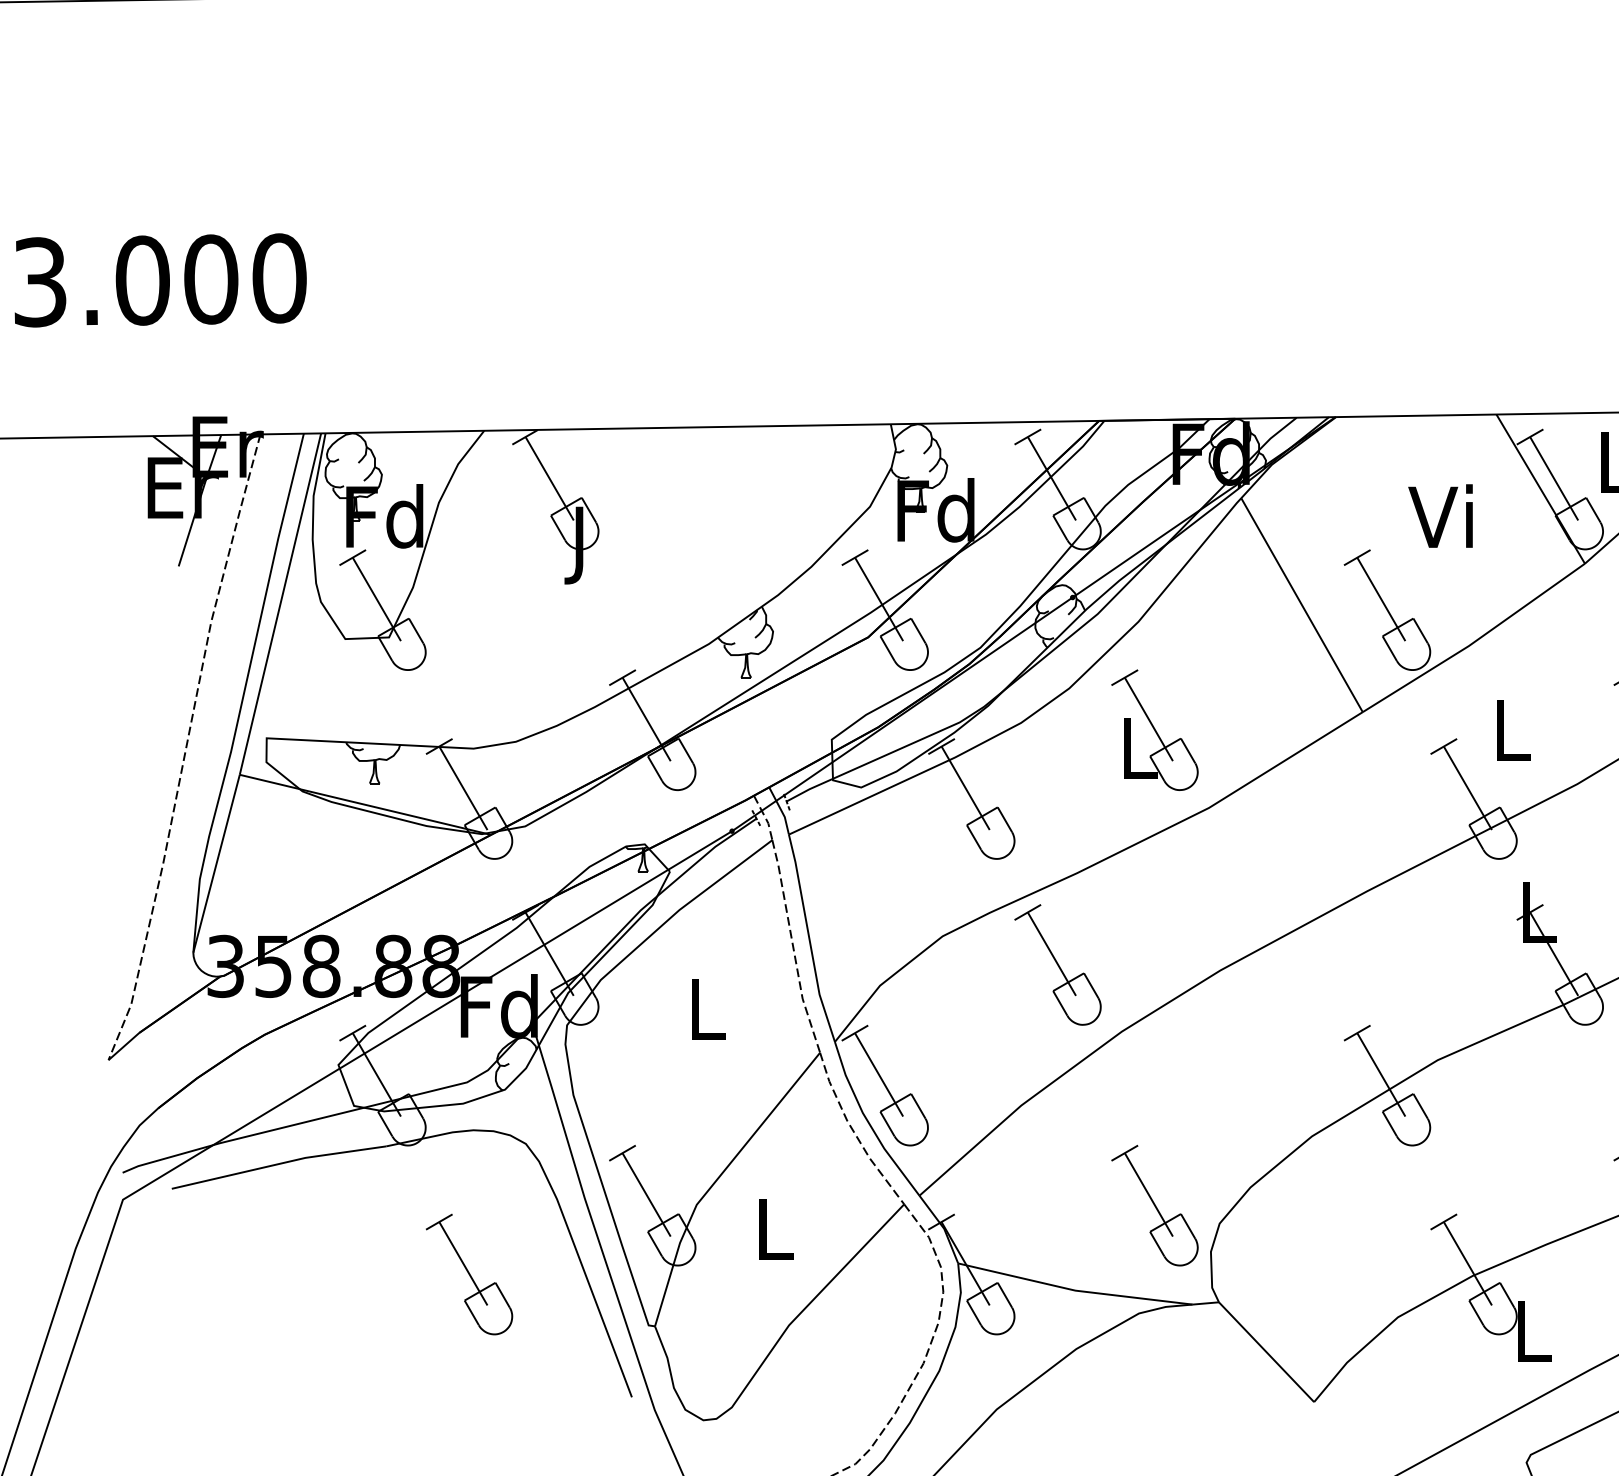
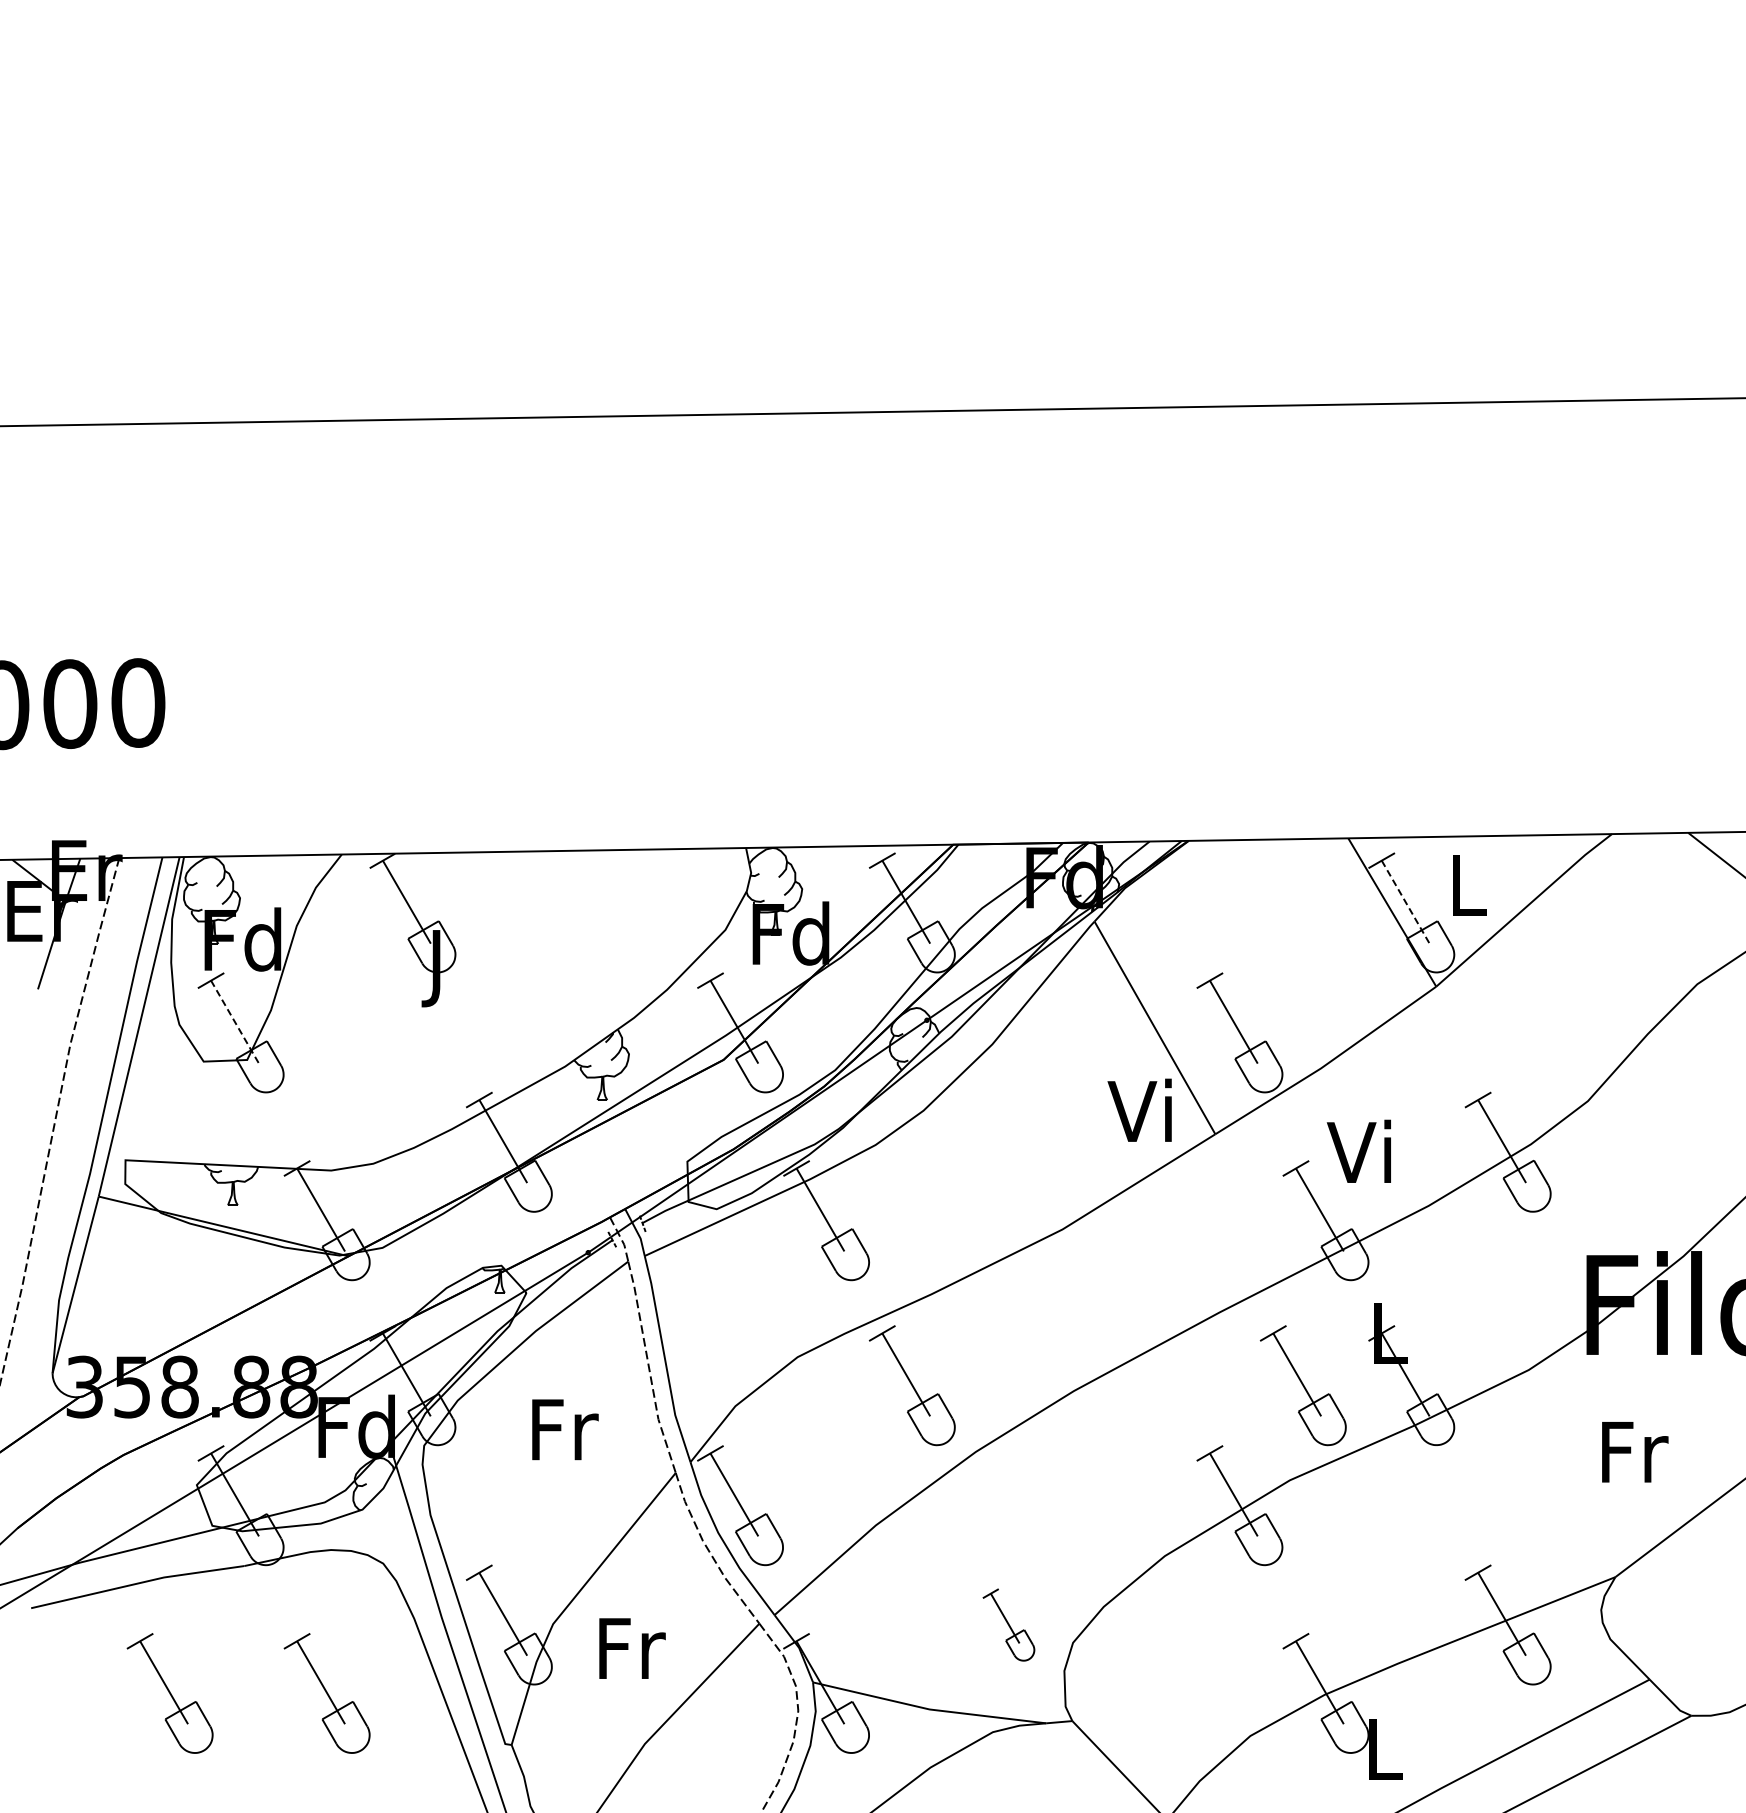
line: (1553, 479) -> (1405, 902), solid -> dashed
text: (1440, 515) -> (1139, 1109), moved
line: (377, 599) -> (235, 1022), solid -> dashed
text: (1506, 728) -> (1358, 1150), L -> Vi
part: (1154, 729) -> (1008, 1151), removed
part: (1450, 964) -> (1302, 1385), added
text: (709, 1009) -> (565, 1429), L -> Fr
part: (1154, 1205) -> (1008, 1624), size x0.6
text: (776, 1229) -> (632, 1648), L -> Fr
part: (310, 1274) -> (169, 1693), added

